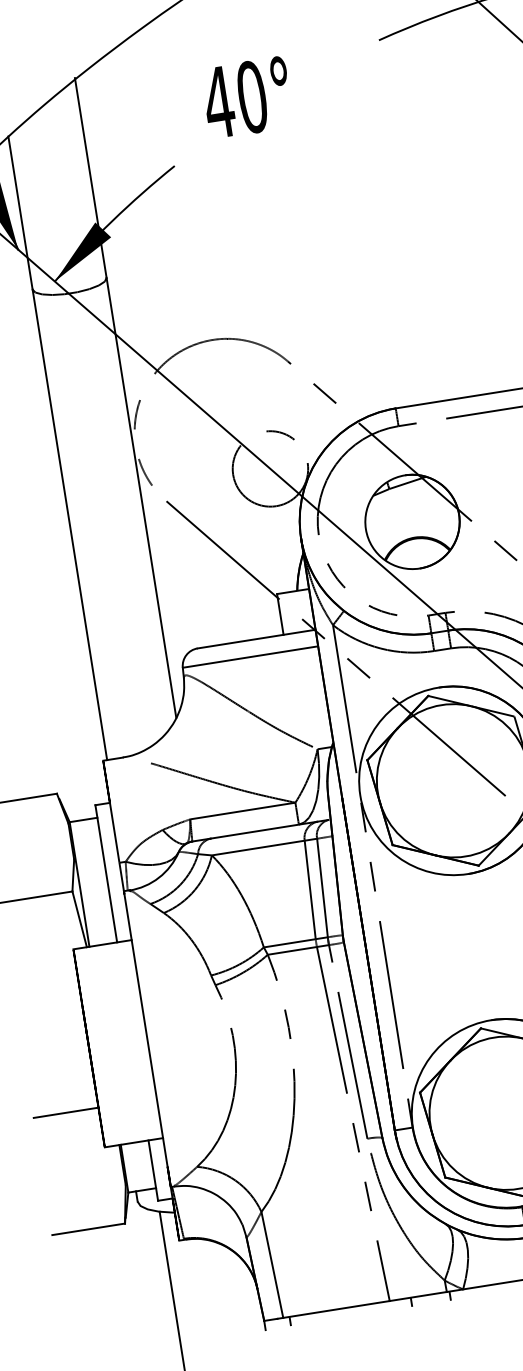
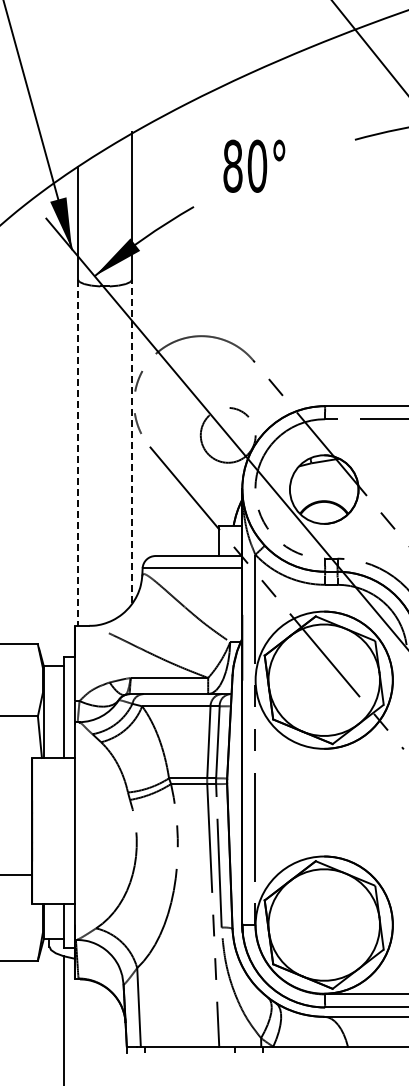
text: (218, 101) -> (232, 165), 40° -> 80°
line: (141, 497) -> (132, 441), solid -> dashed
line: (69, 525) -> (77, 453), solid -> dashed

